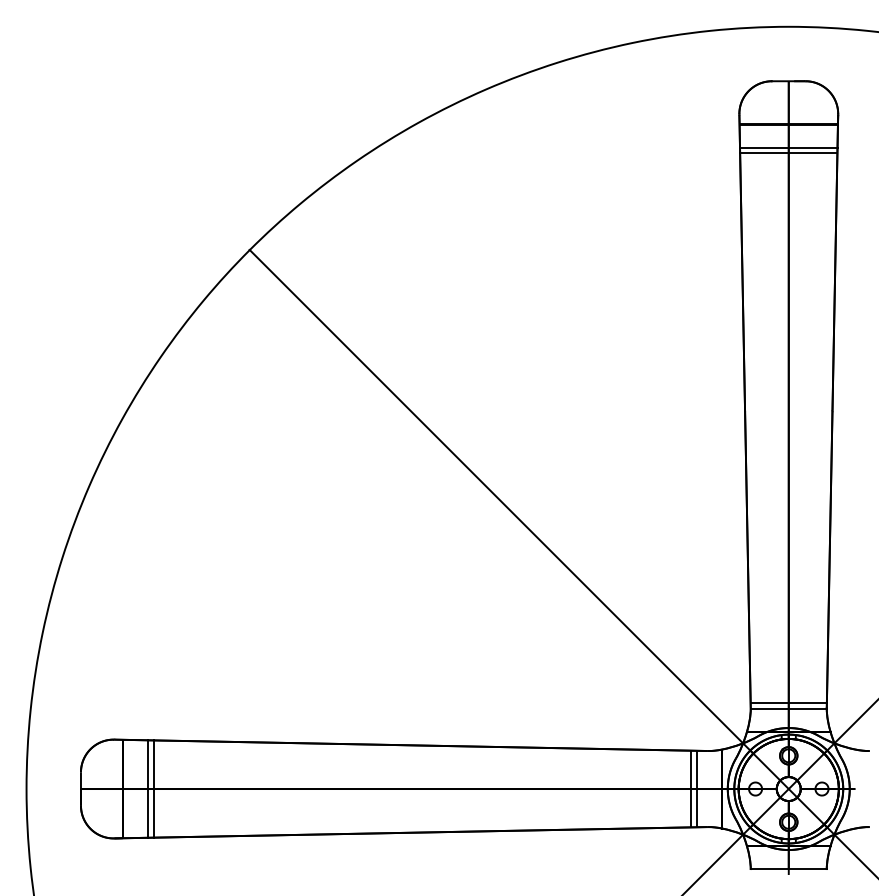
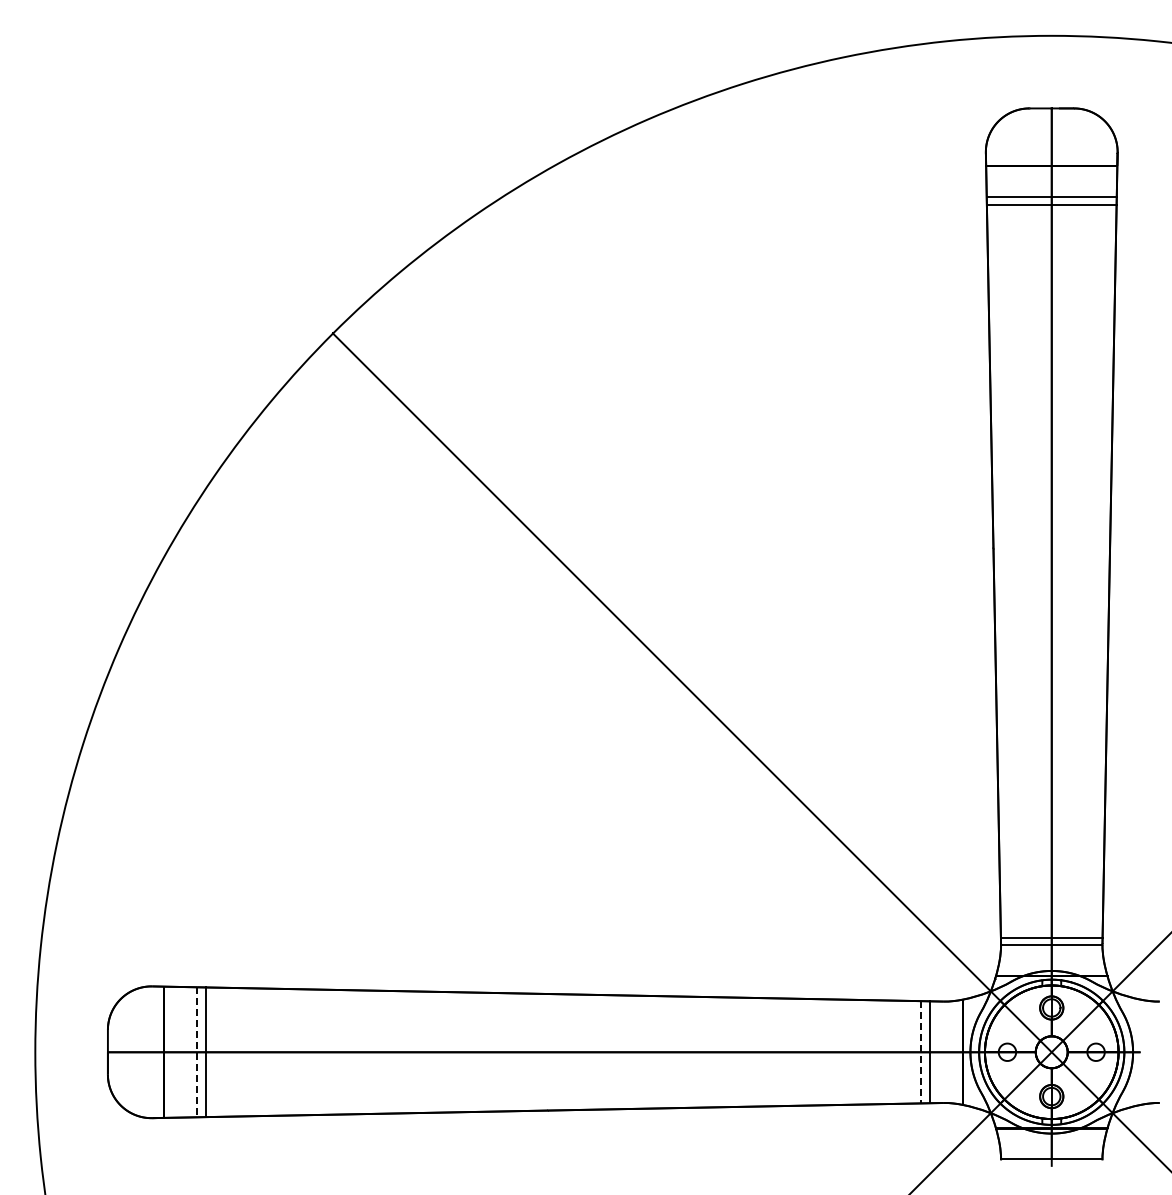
line: (148, 789) -> (197, 1052), solid -> dashed
line: (691, 789) -> (921, 1052), solid -> dashed

